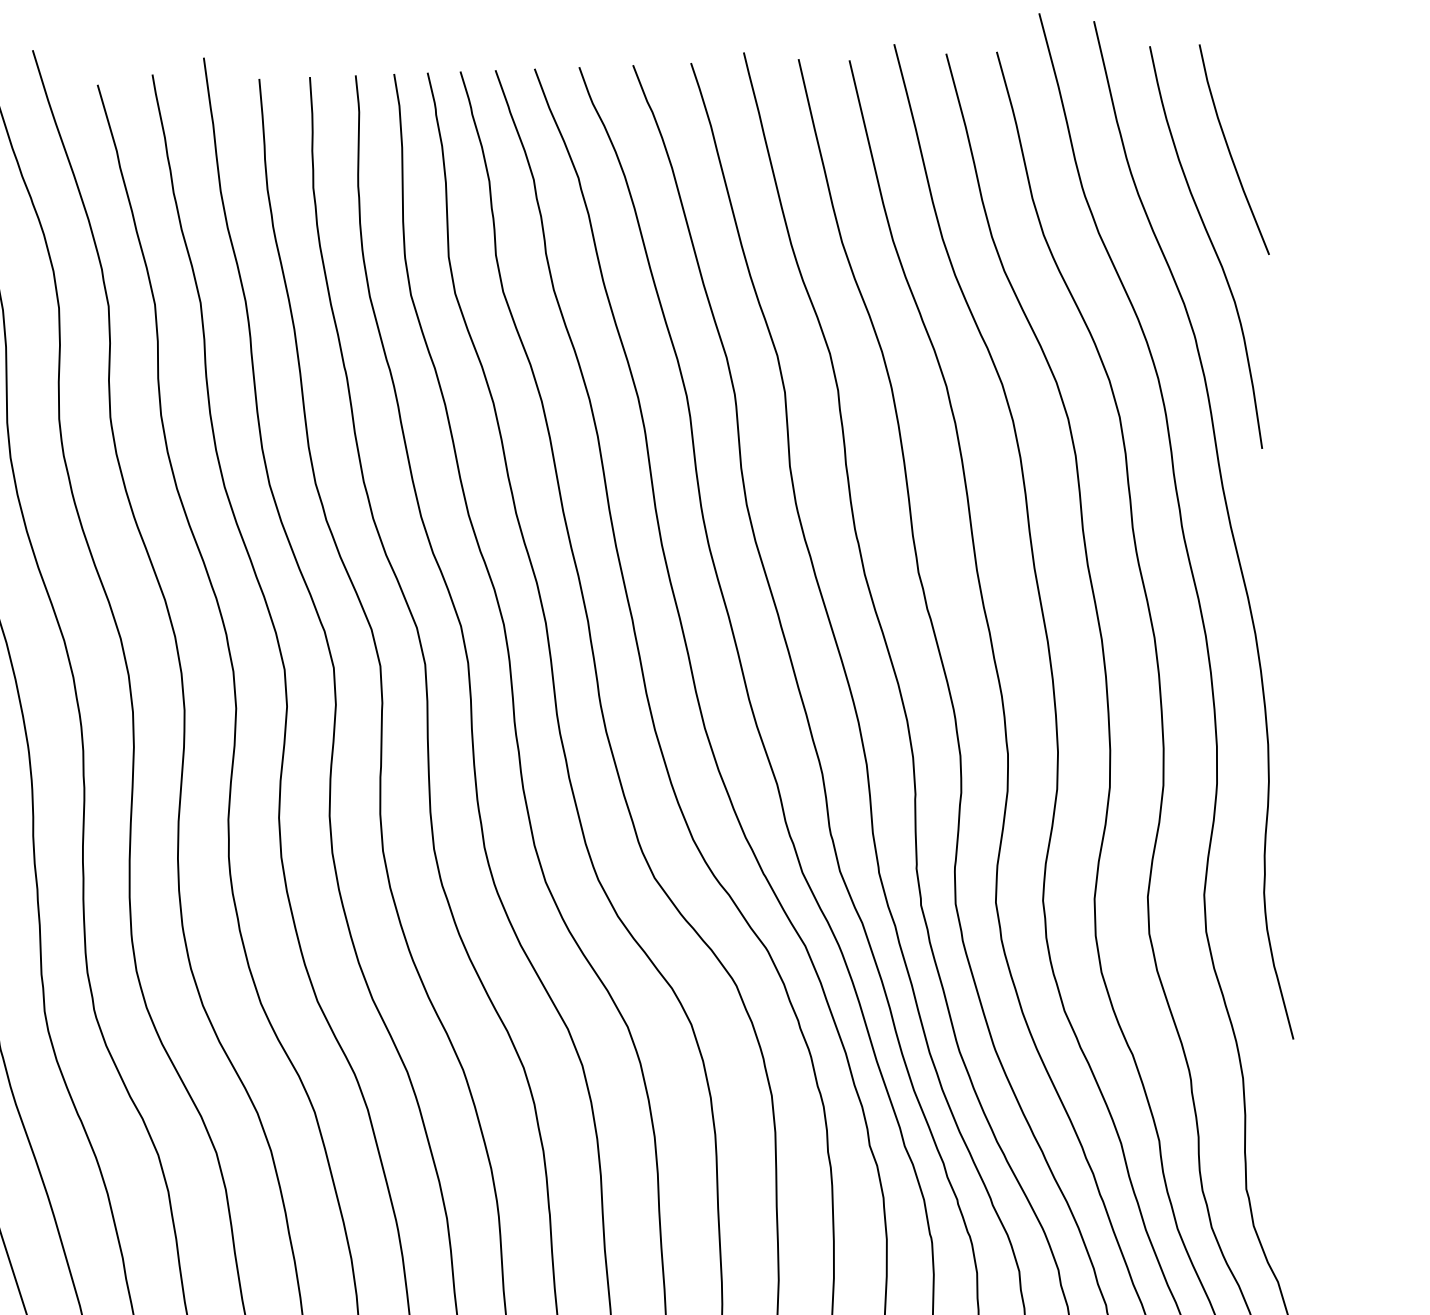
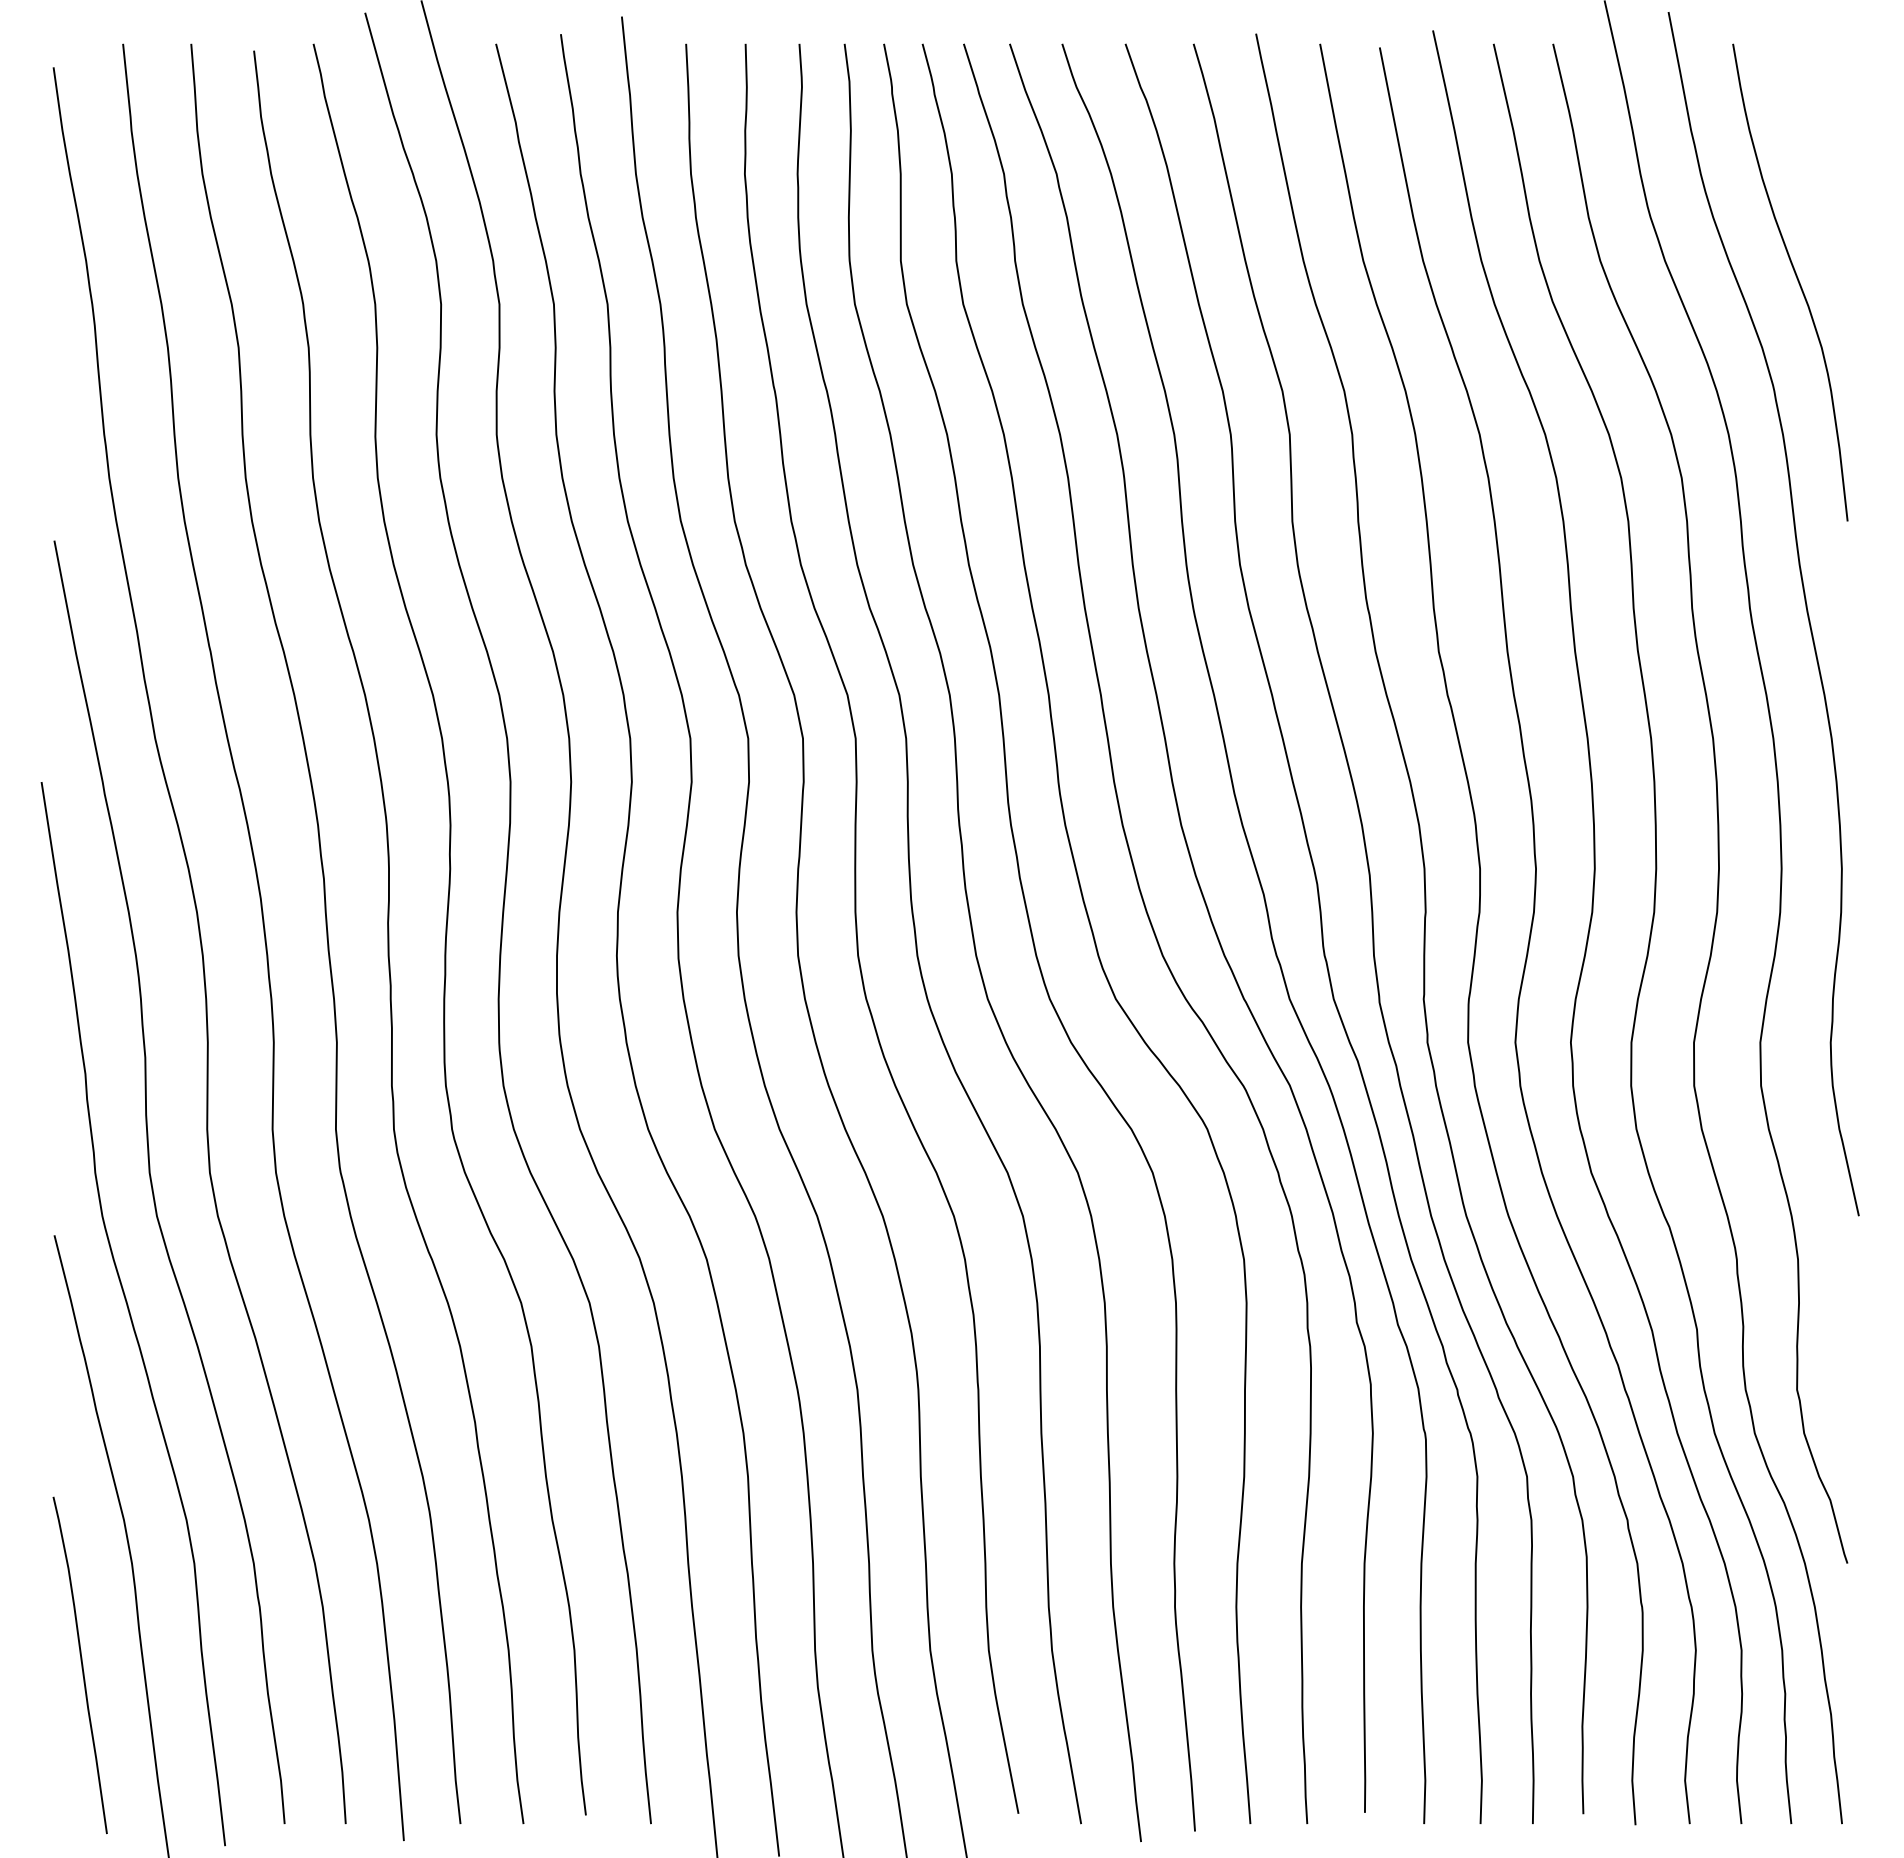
curve: (1229, 149) -> (1822, 168), removed

